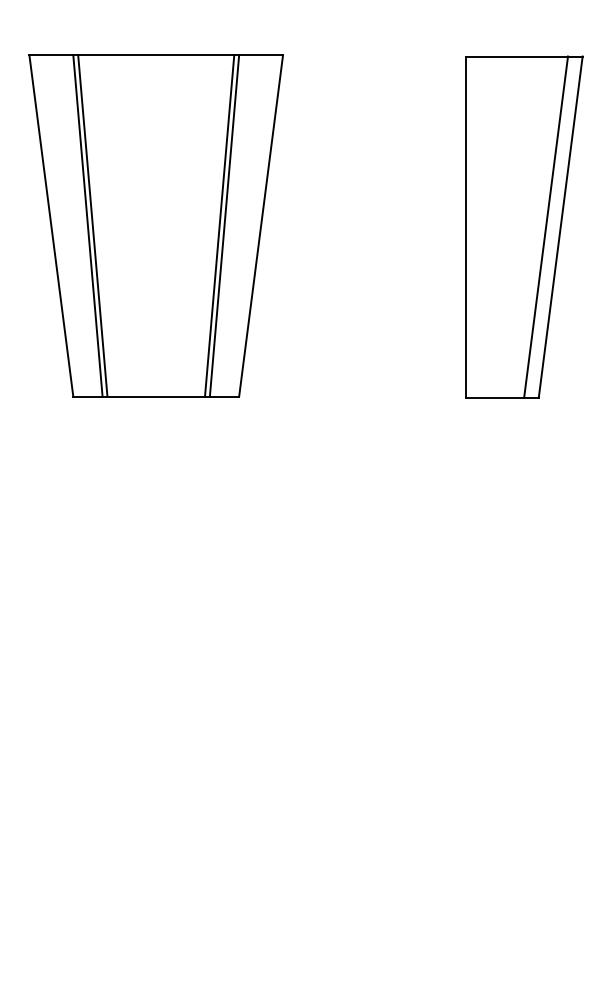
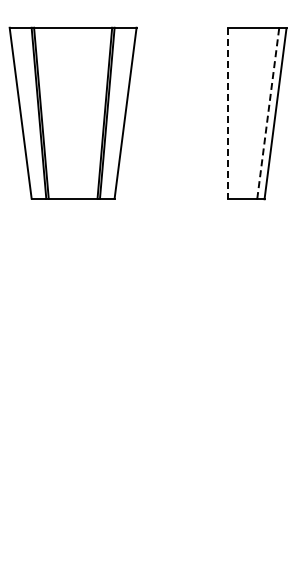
line: (464, 228) -> (227, 114), solid -> dashed
line: (546, 228) -> (268, 114), solid -> dashed

